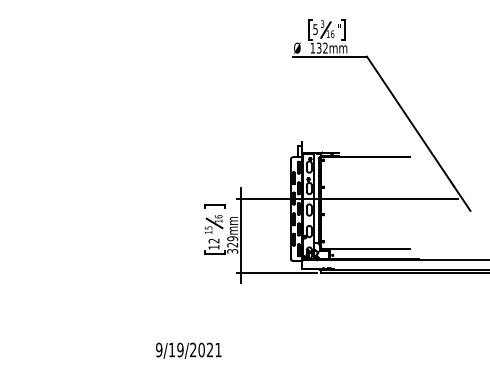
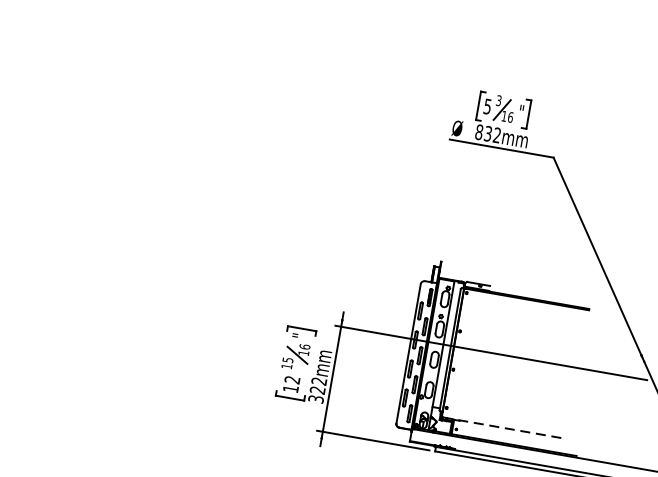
text: (312, 47) -> (478, 131), 132mm -> 832mm
text: (232, 238) -> (319, 381), 329mm -> 322mm
line: (366, 248) -> (505, 428), solid -> dashed

